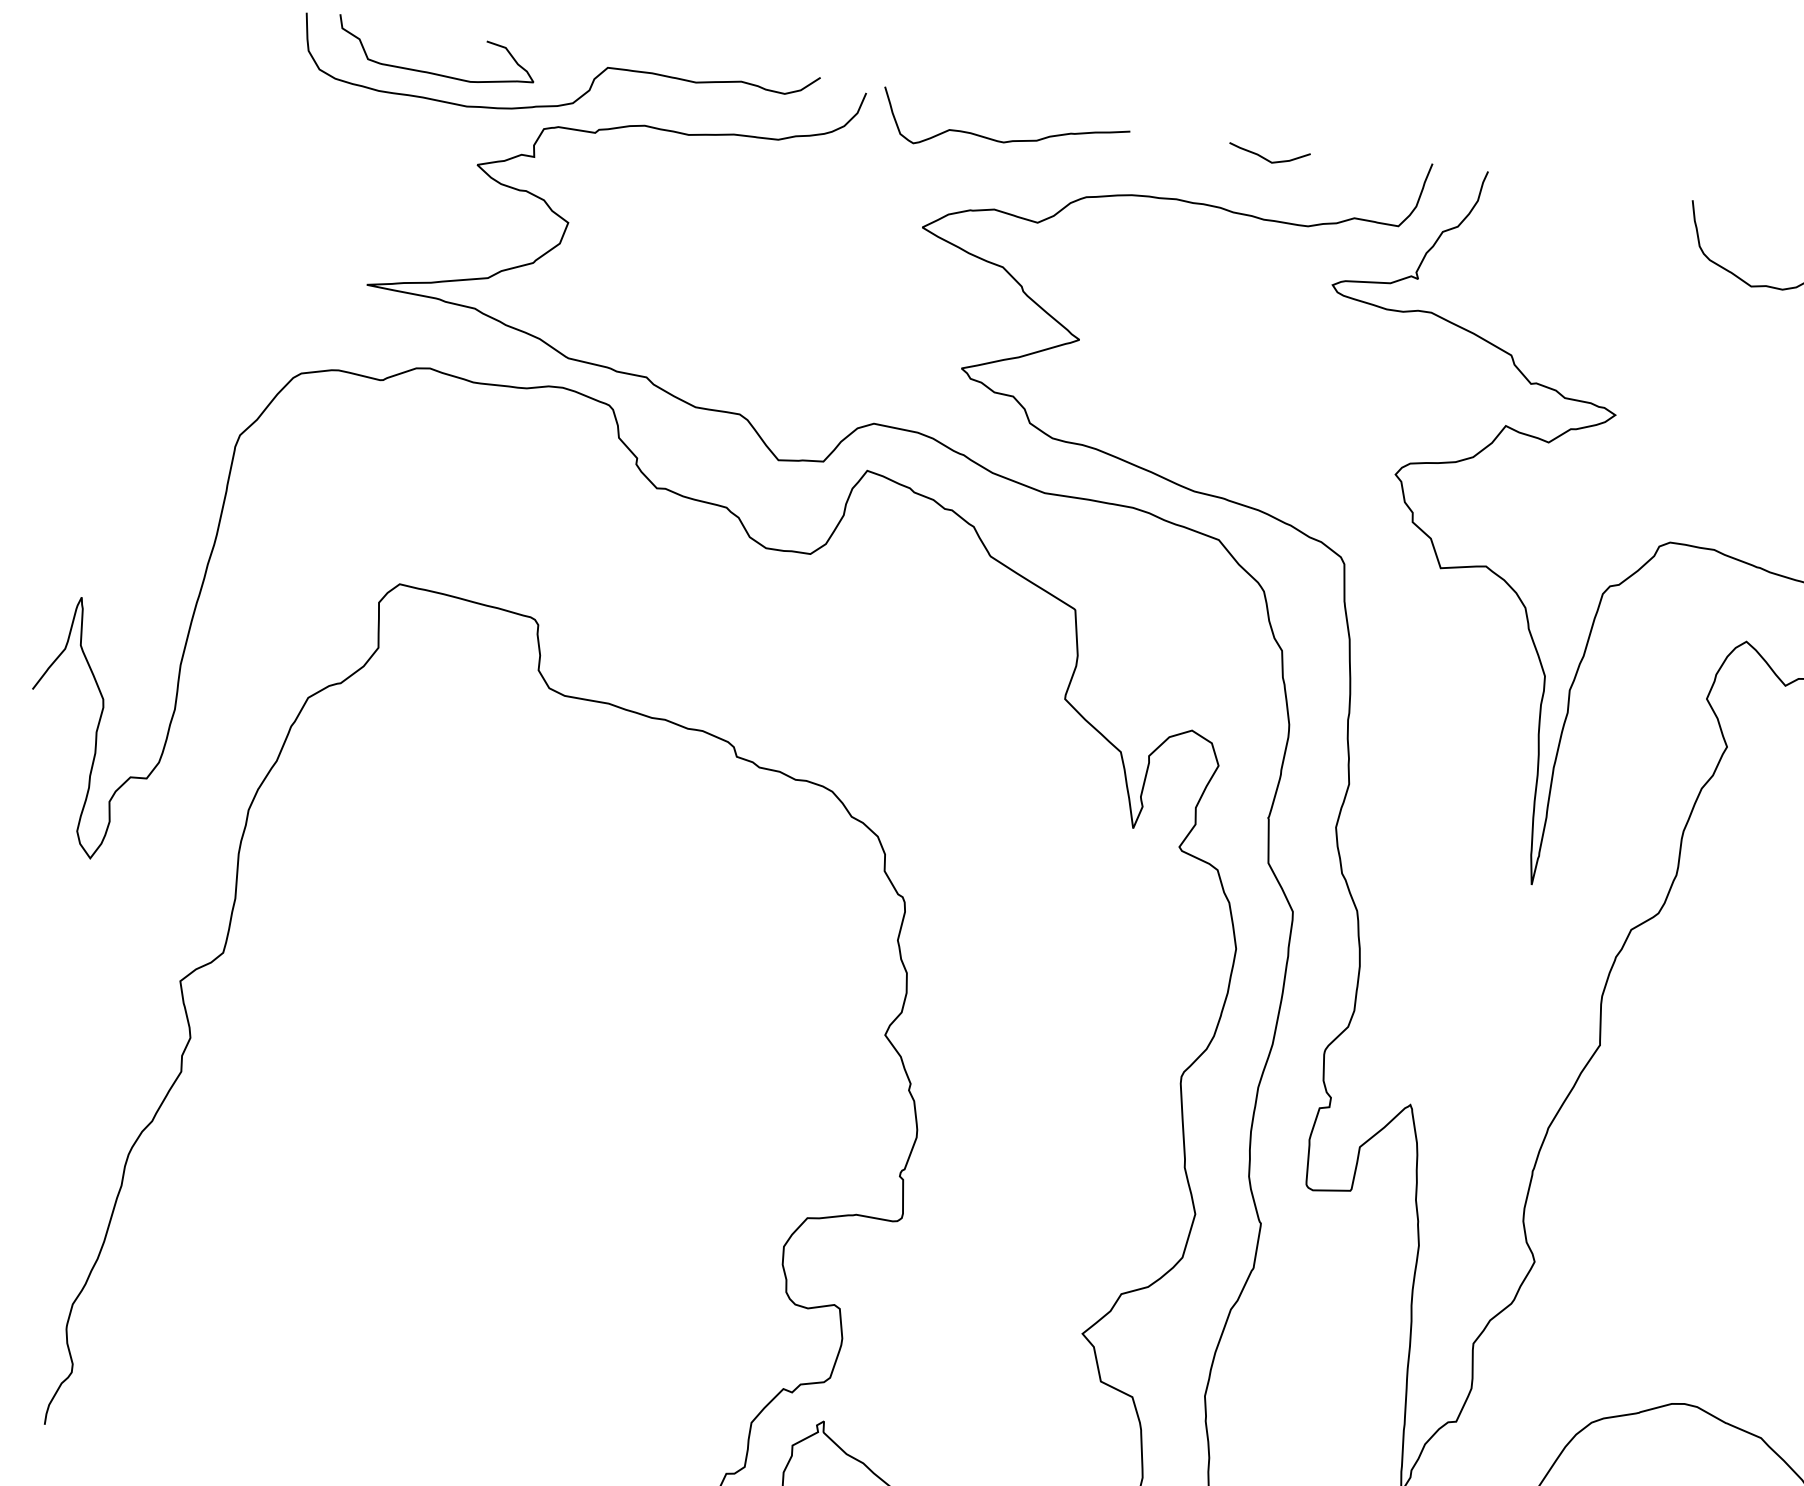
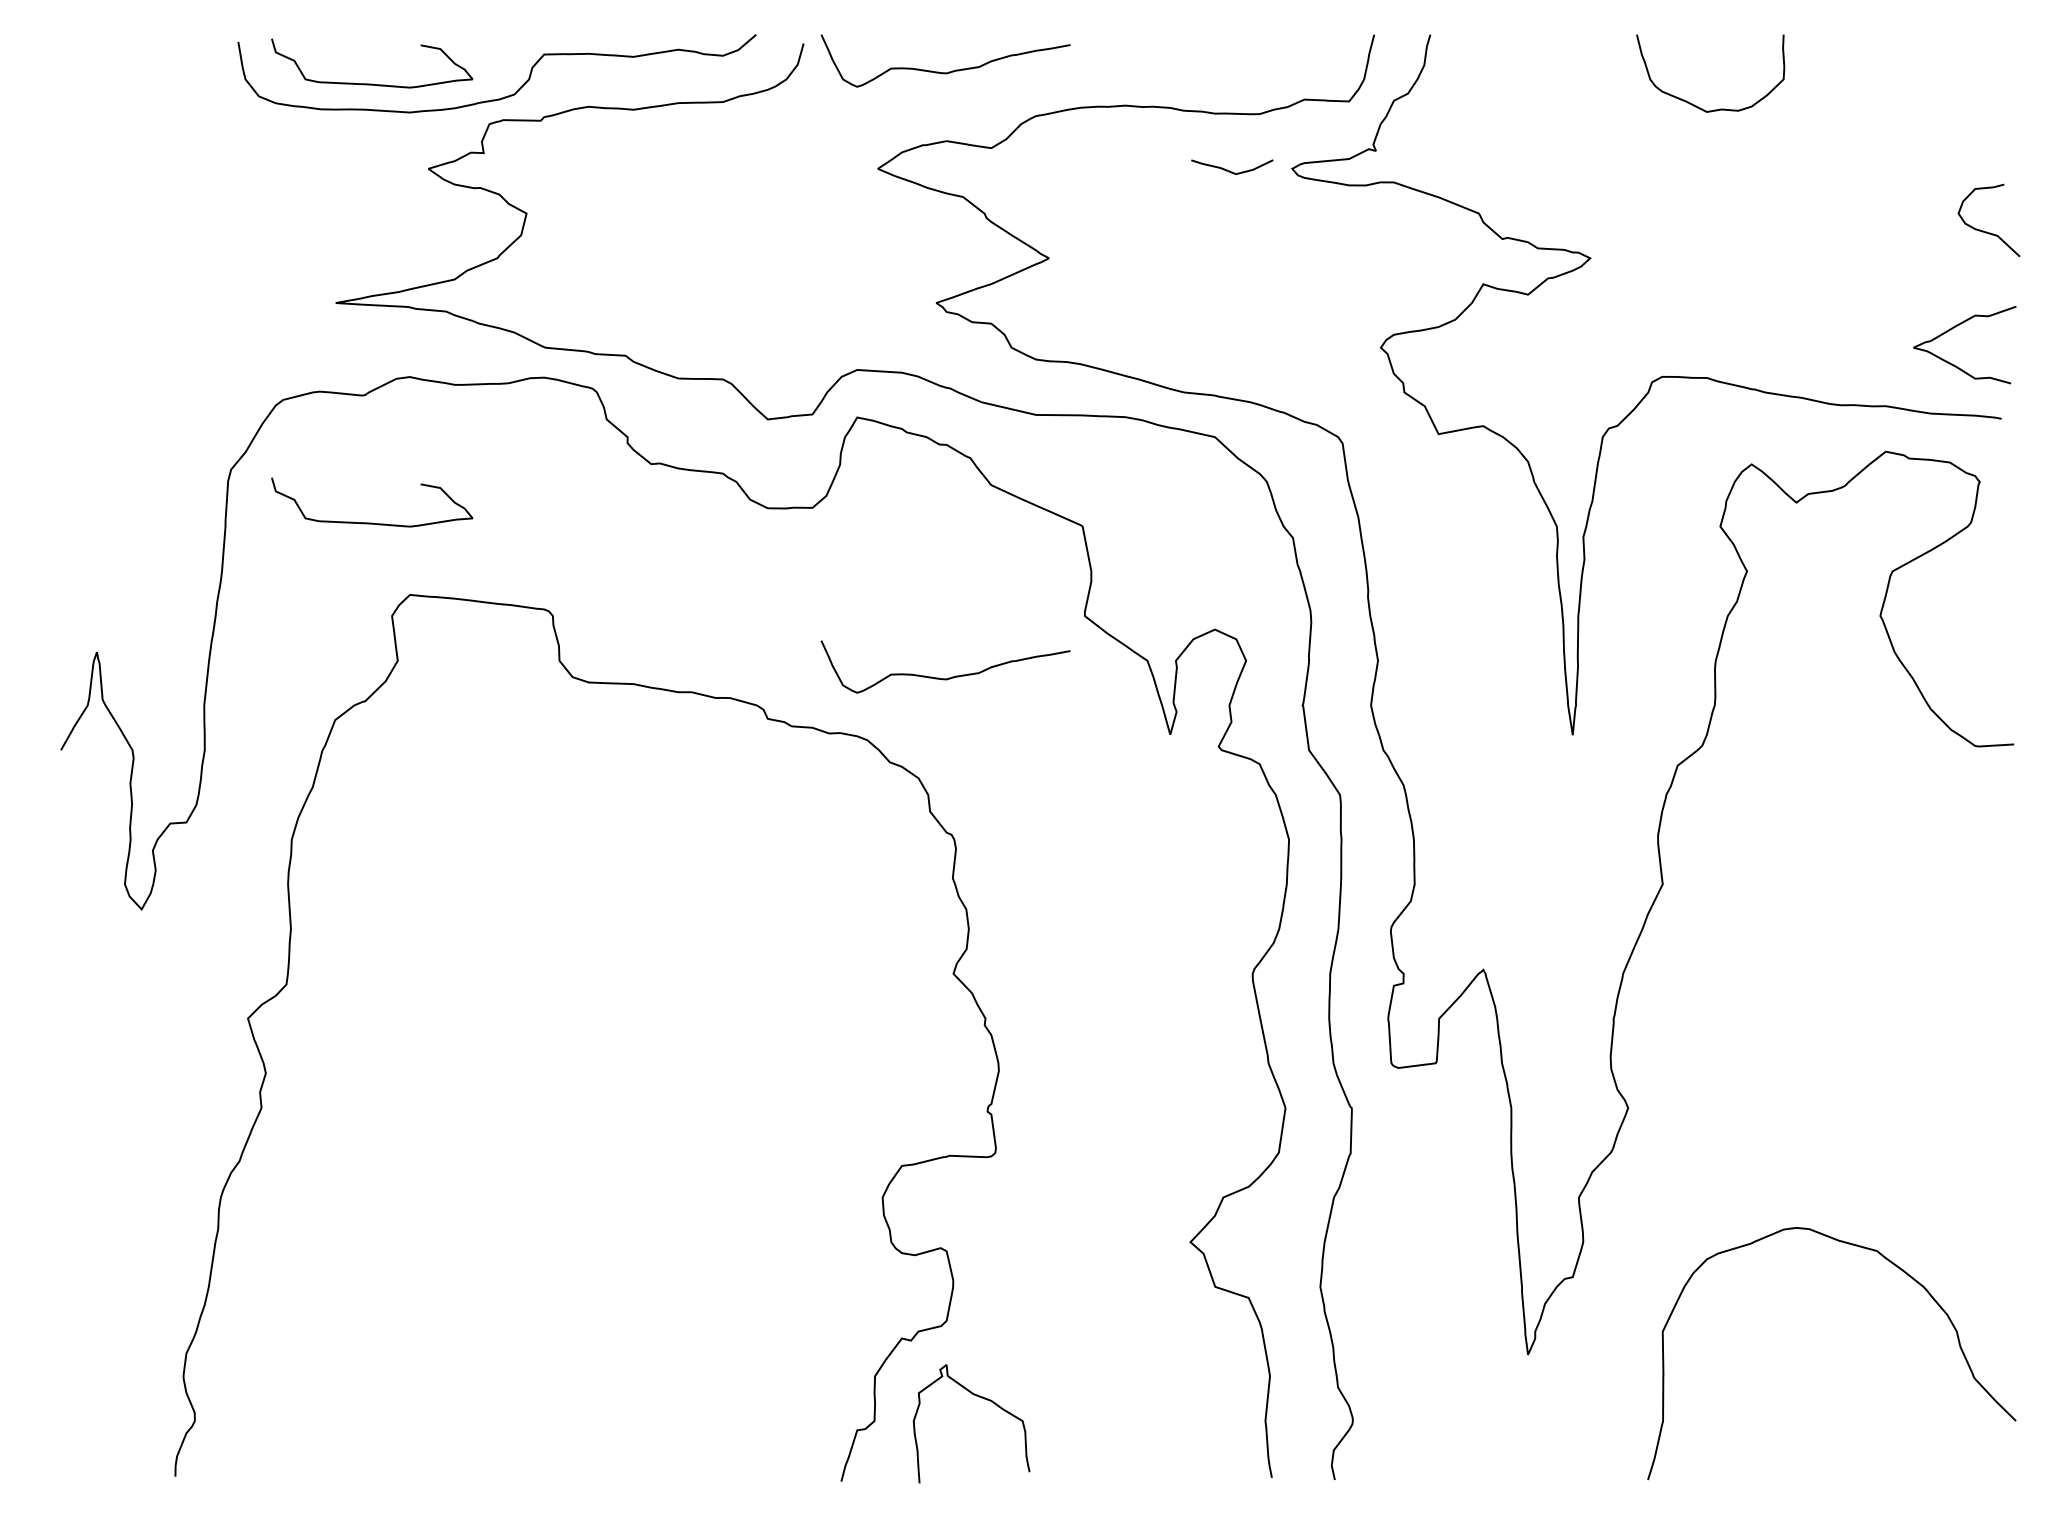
curve: (1265, 158) -> (1229, 170), moved
curve: (372, 507) -> (372, 522), added
curve: (921, 740) -> (948, 677), added

